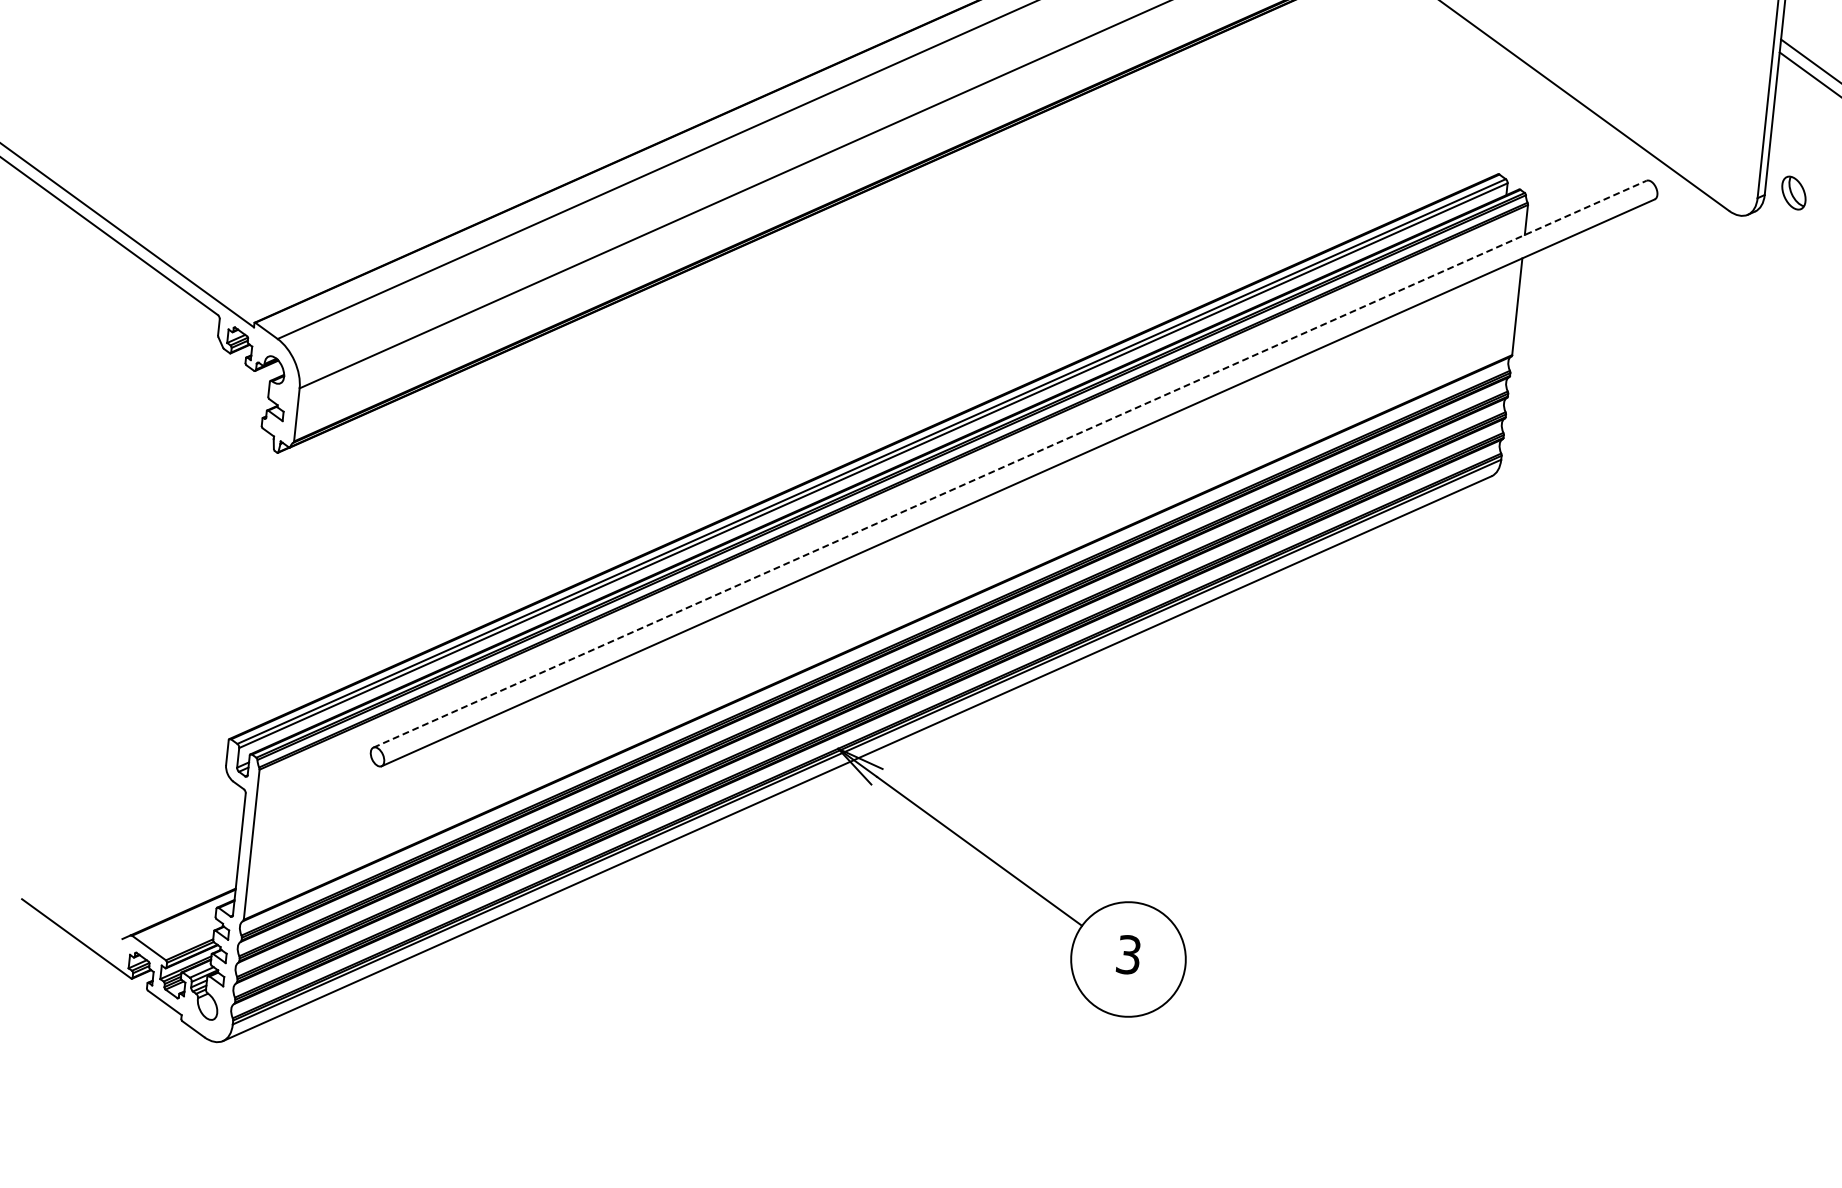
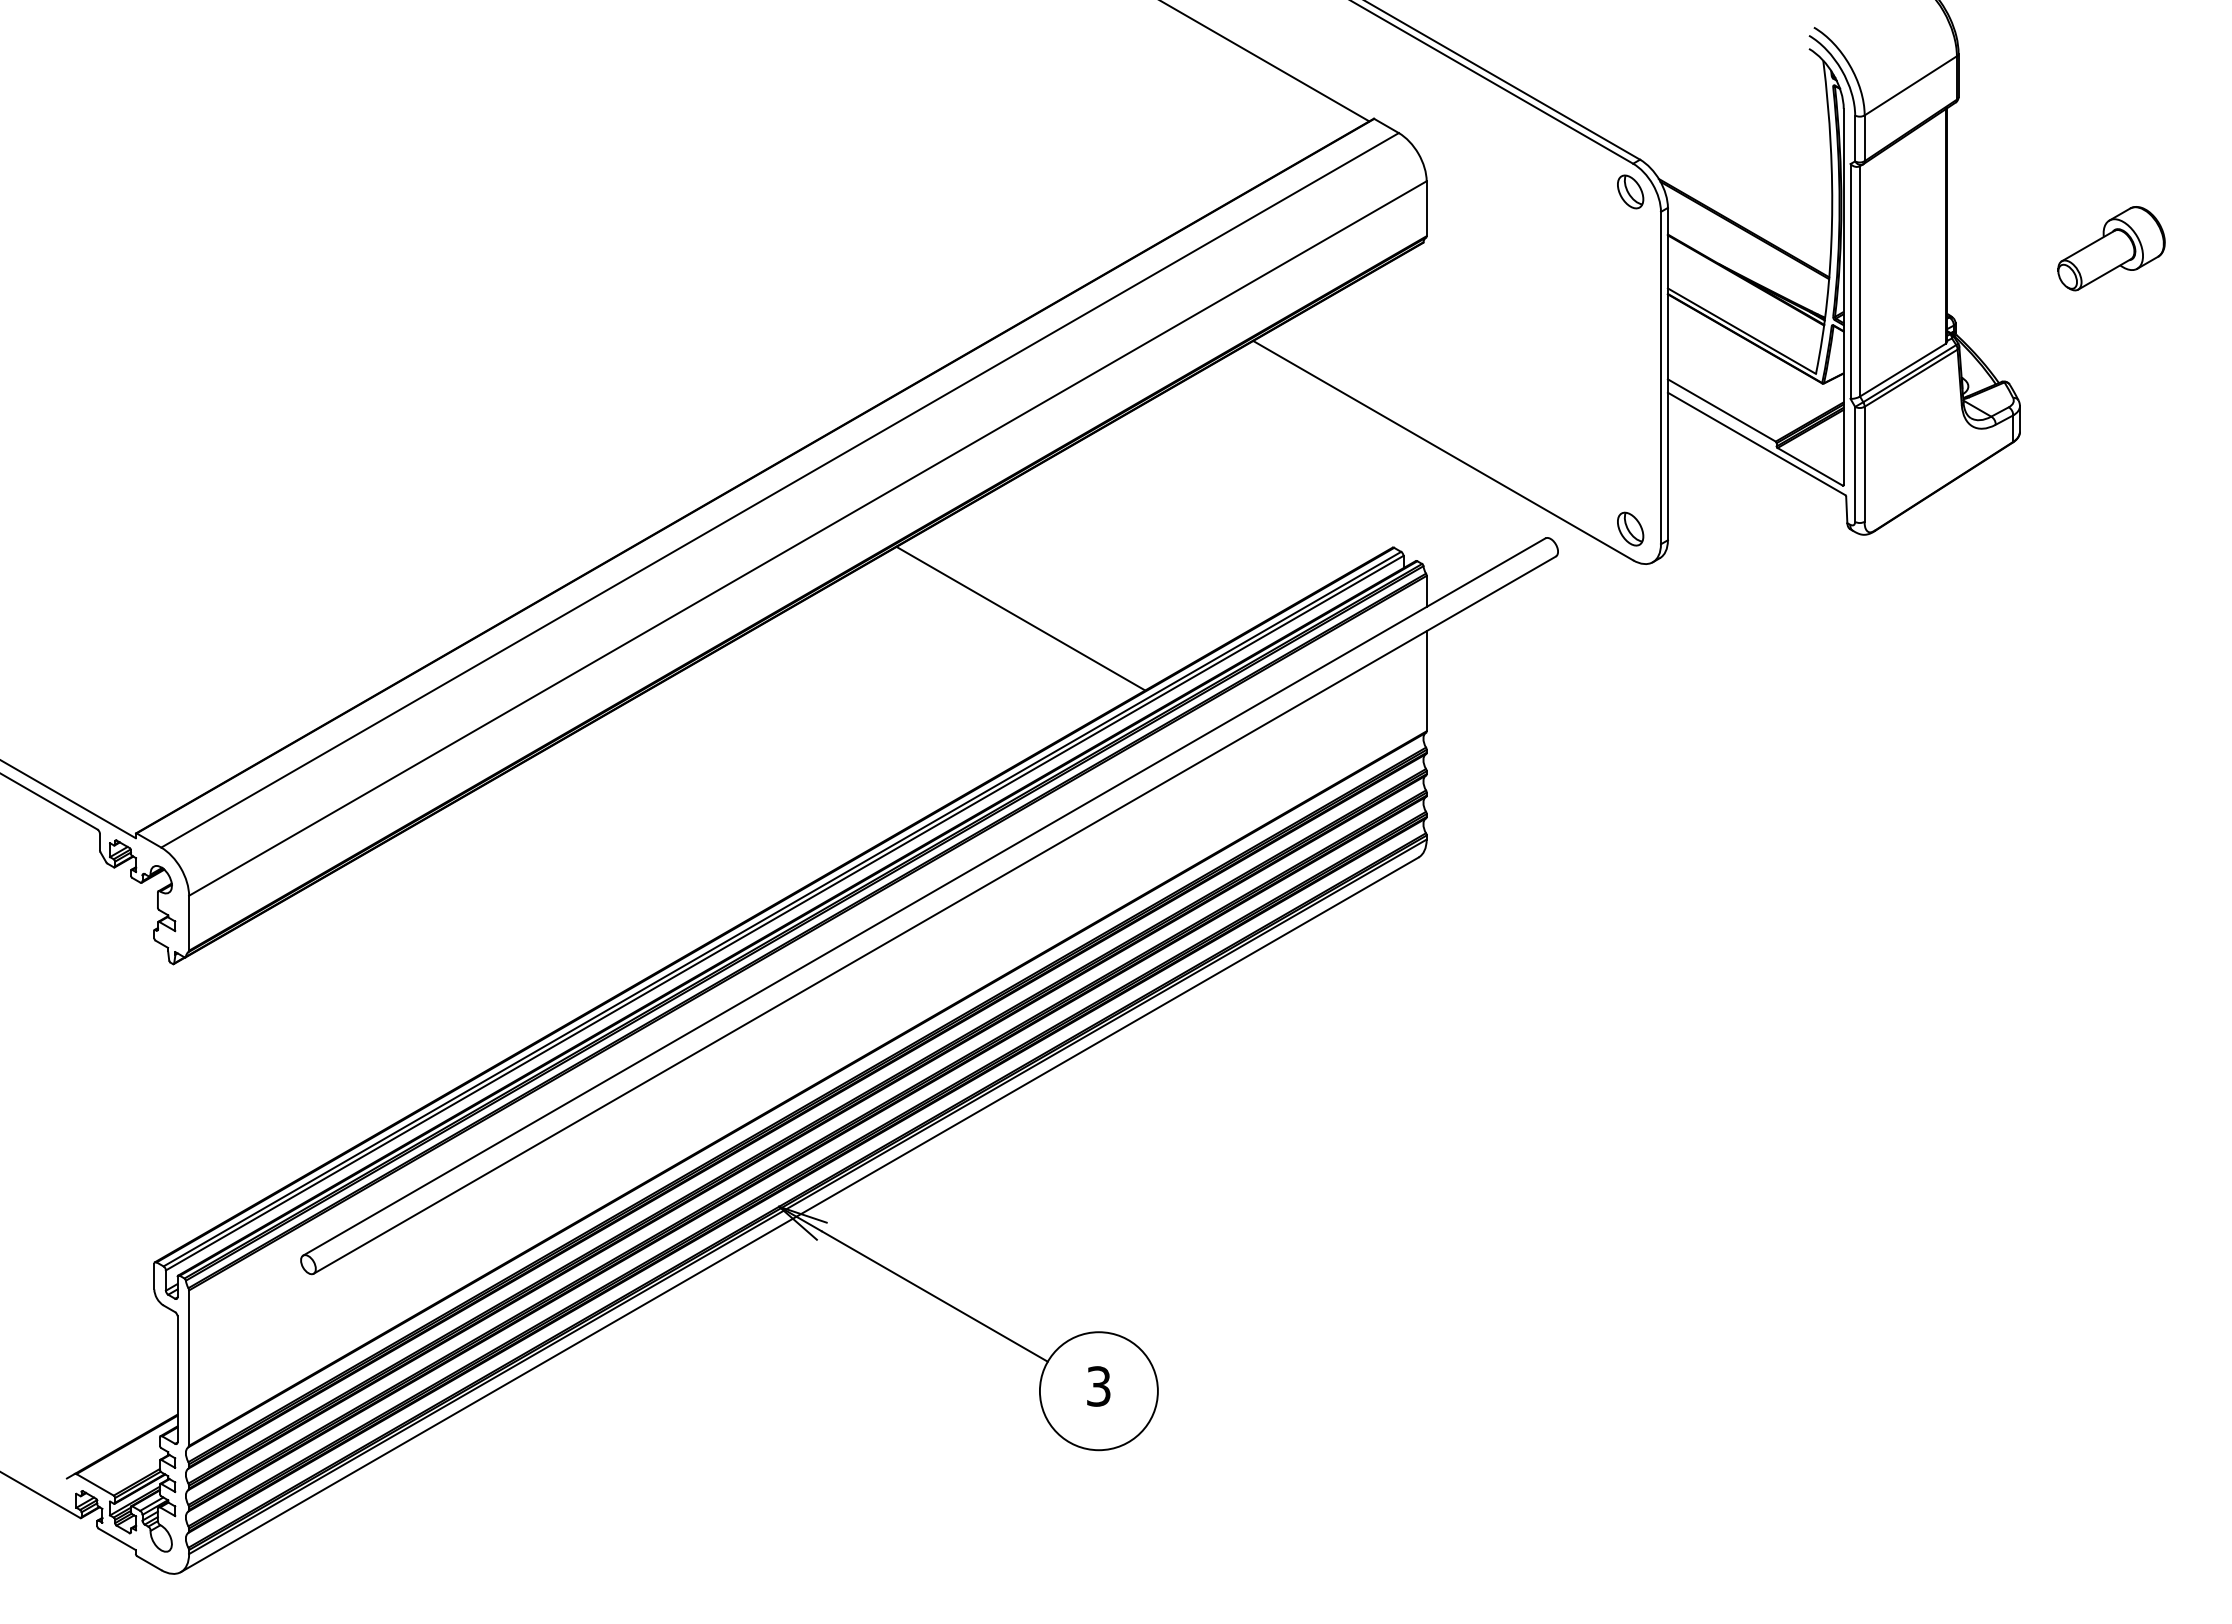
part: (1793, 192) -> (1630, 528), moved
line: (1131, 204) -> (1020, 618), added
line: (1010, 463) -> (924, 896), dashed -> solid

